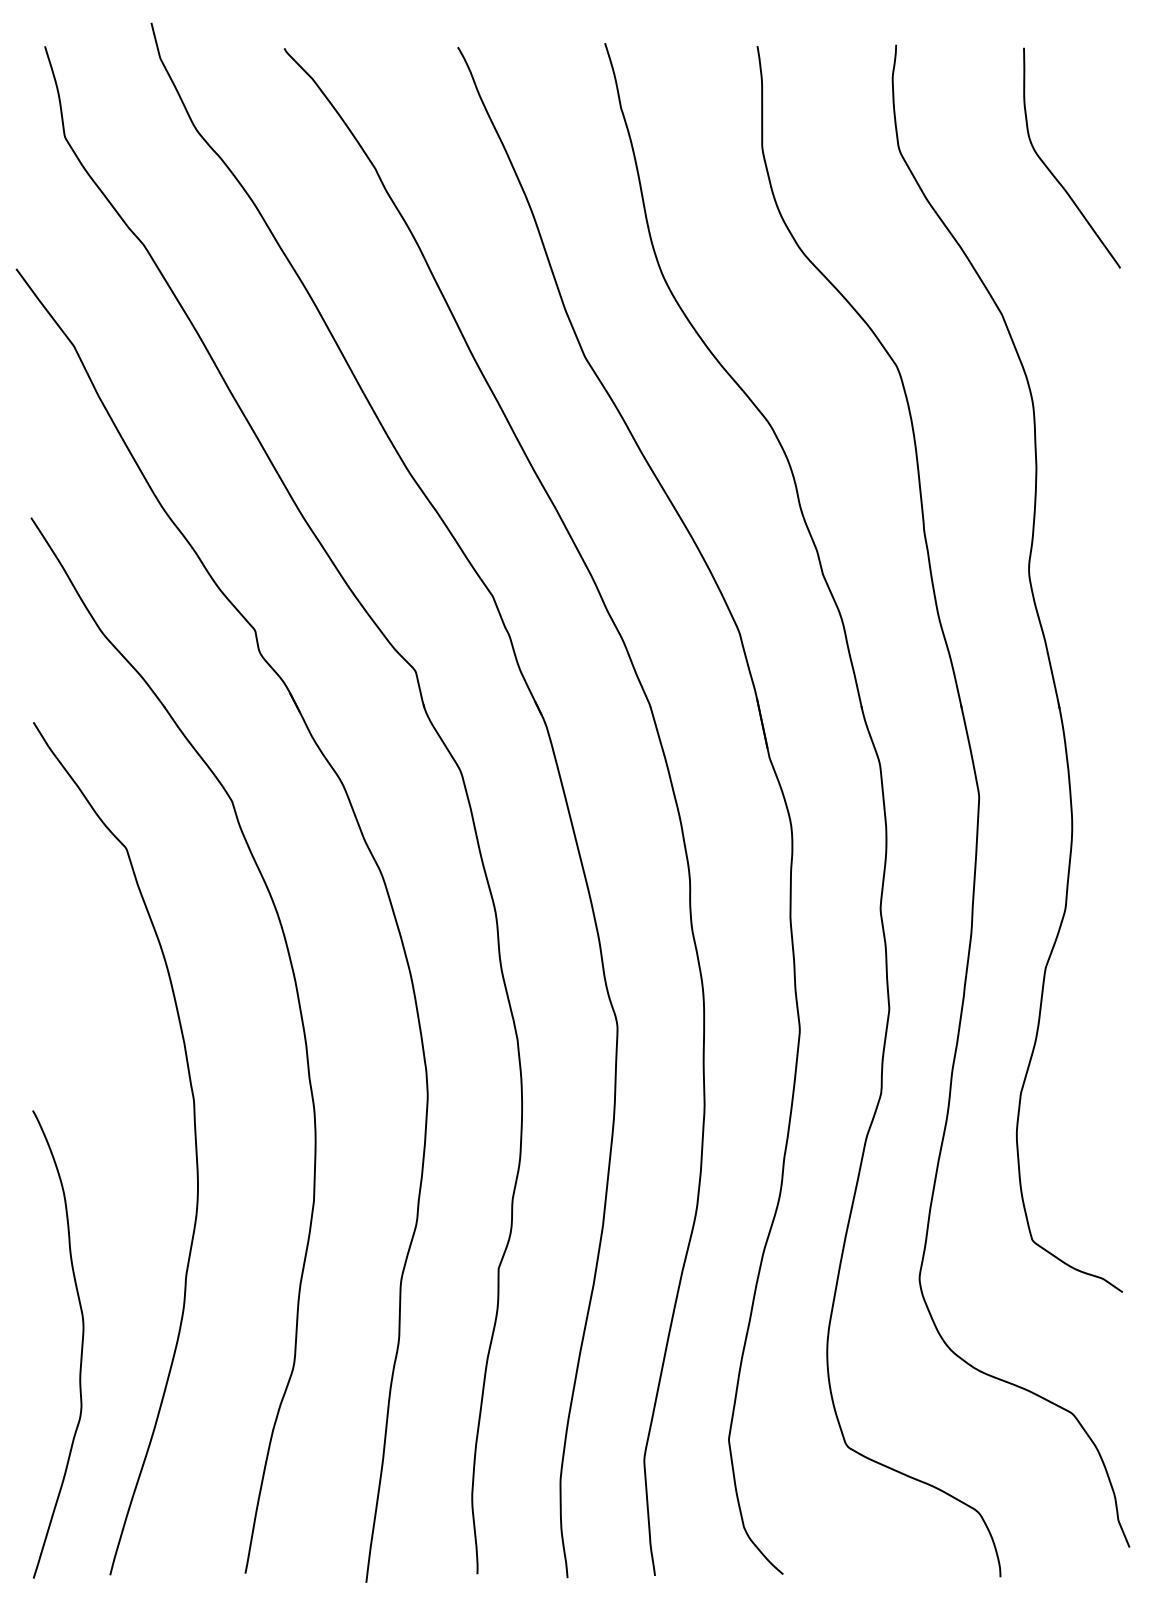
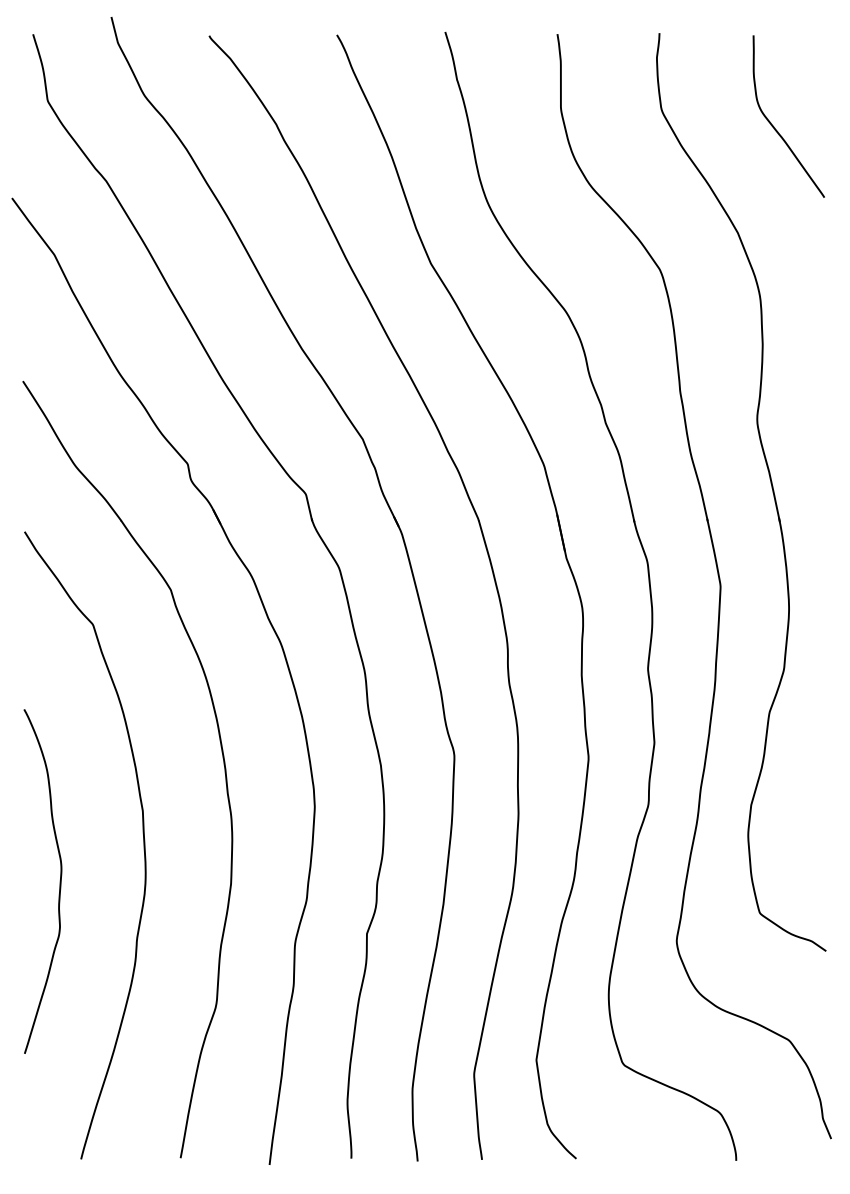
curve: (80, 1344) -> (59, 881), moved

